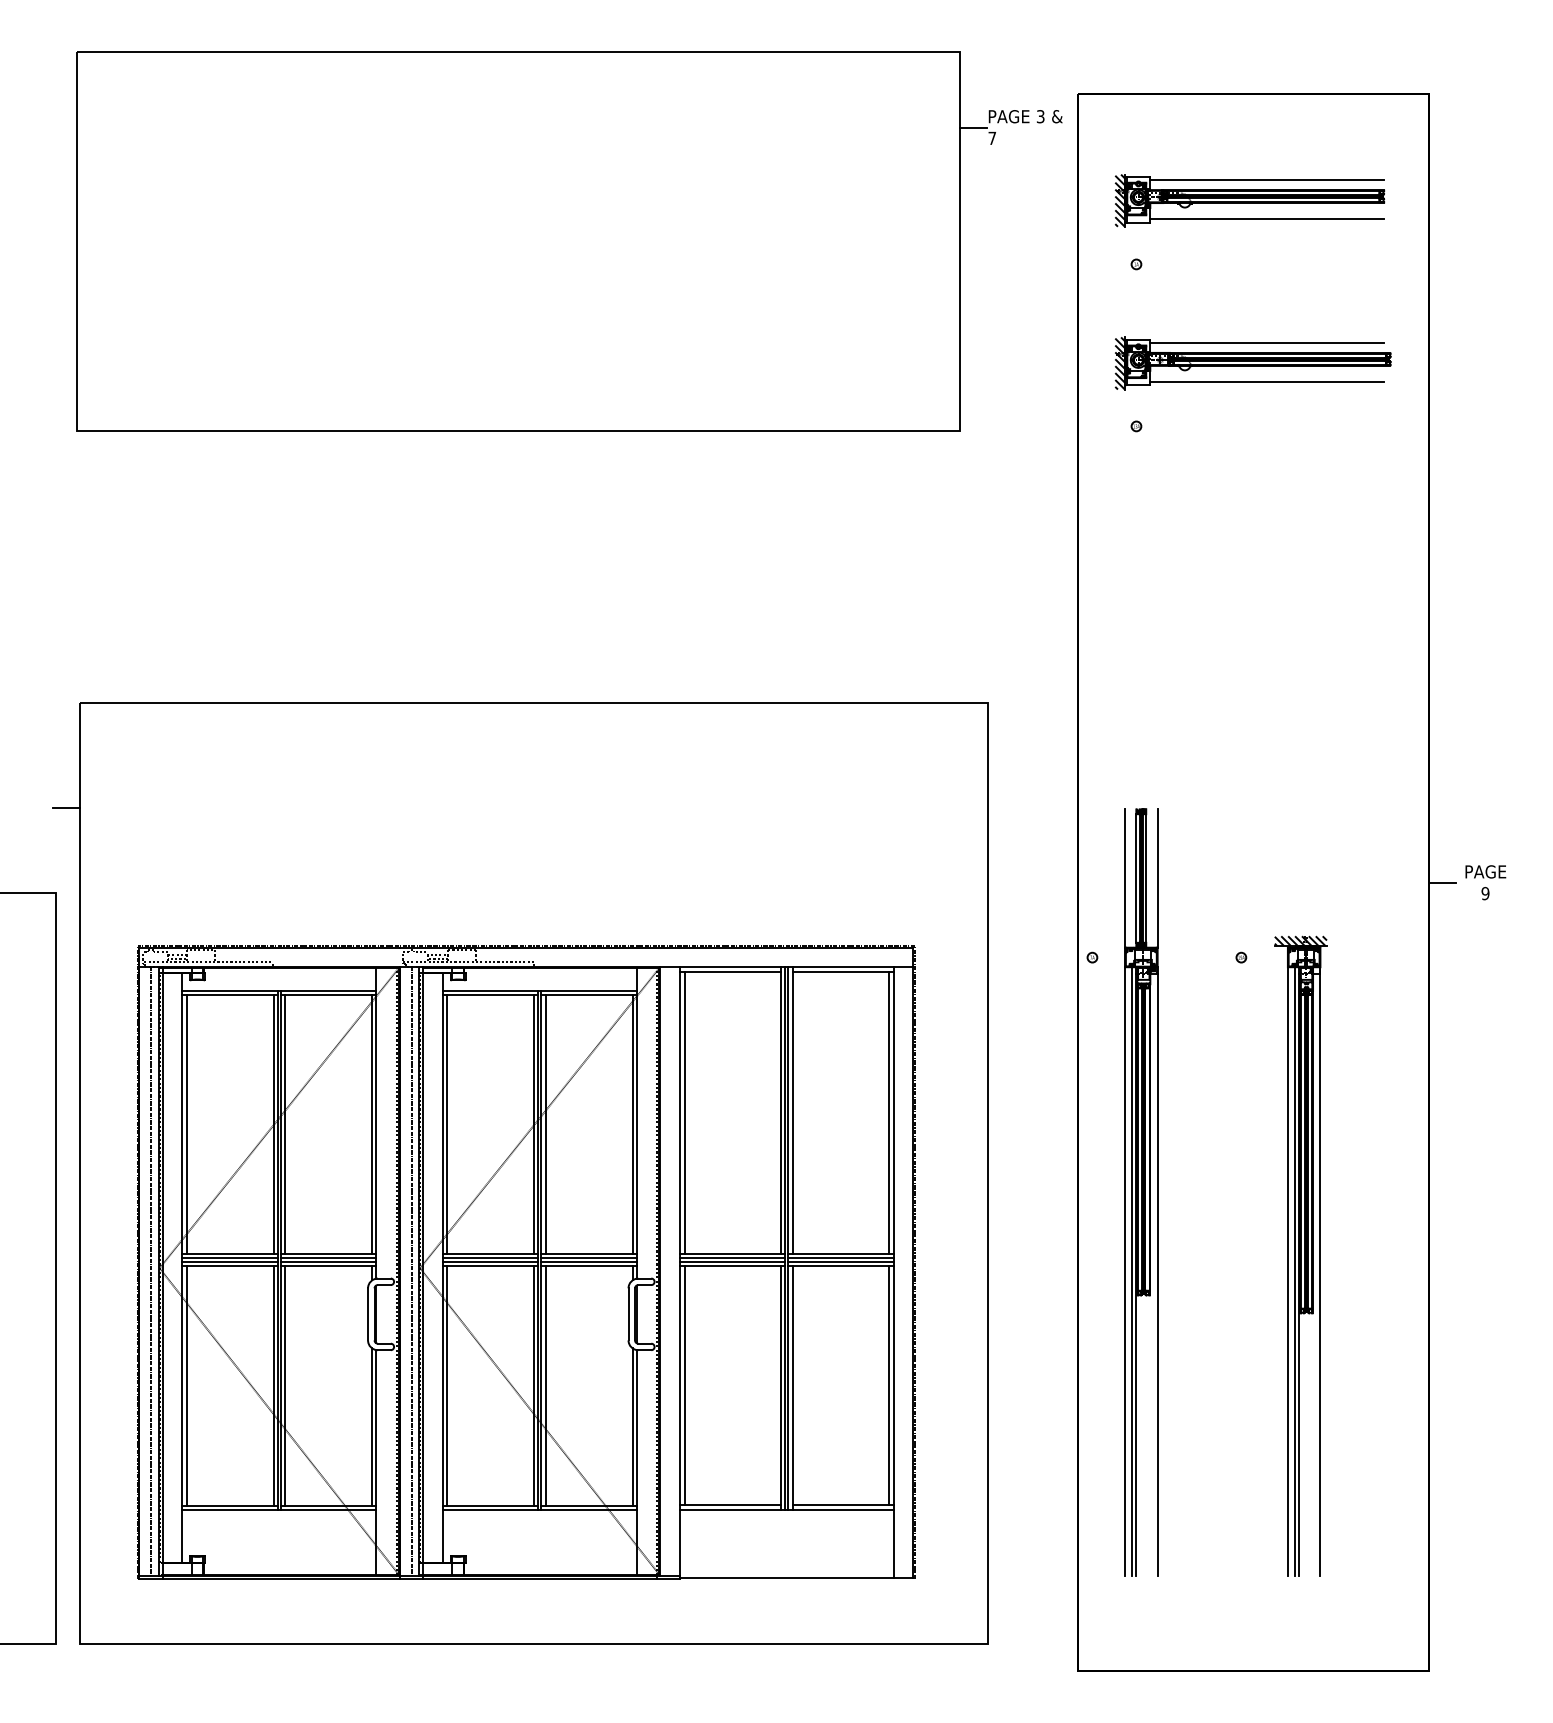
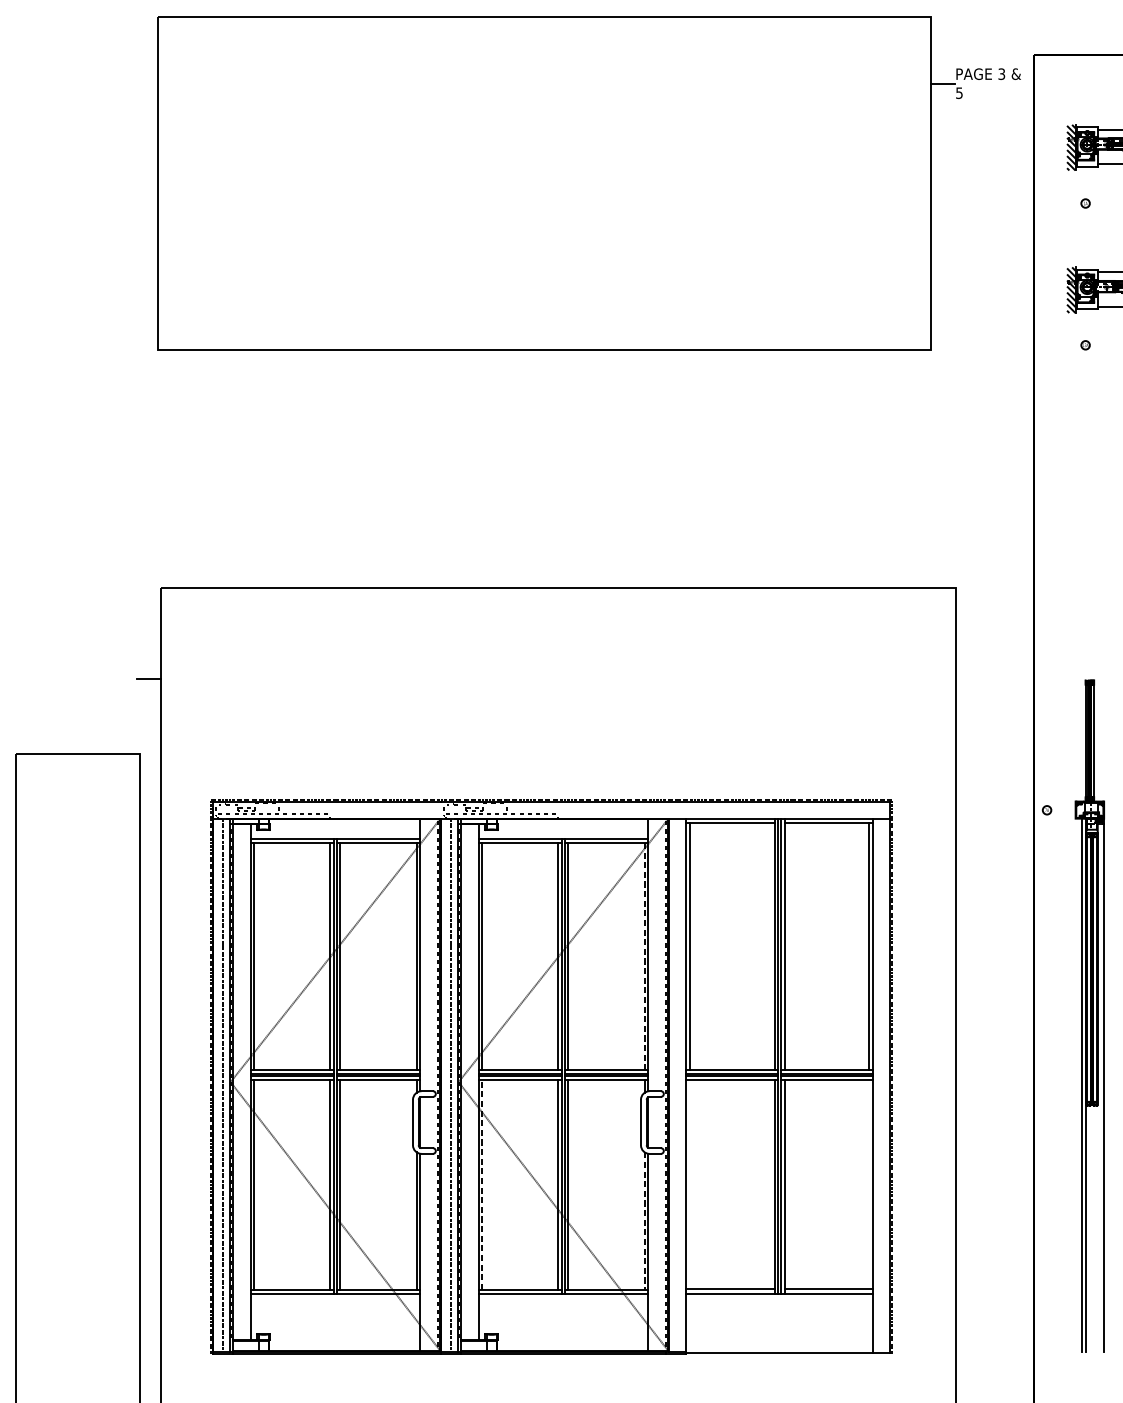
text: (992, 138) -> (959, 93), 7 -> 5
line: (1125, 878) -> (1076, 741), removed
line: (1157, 878) -> (1104, 741), removed
line: (632, 1124) -> (644, 956), solid -> dashed
line: (1125, 1271) -> (1076, 1085), removed
line: (684, 1384) -> (689, 1183), removed
line: (889, 1384) -> (869, 1183), removed
line: (447, 1385) -> (482, 1184), solid -> dashed
line: (632, 1427) -> (644, 1221), solid -> dashed

